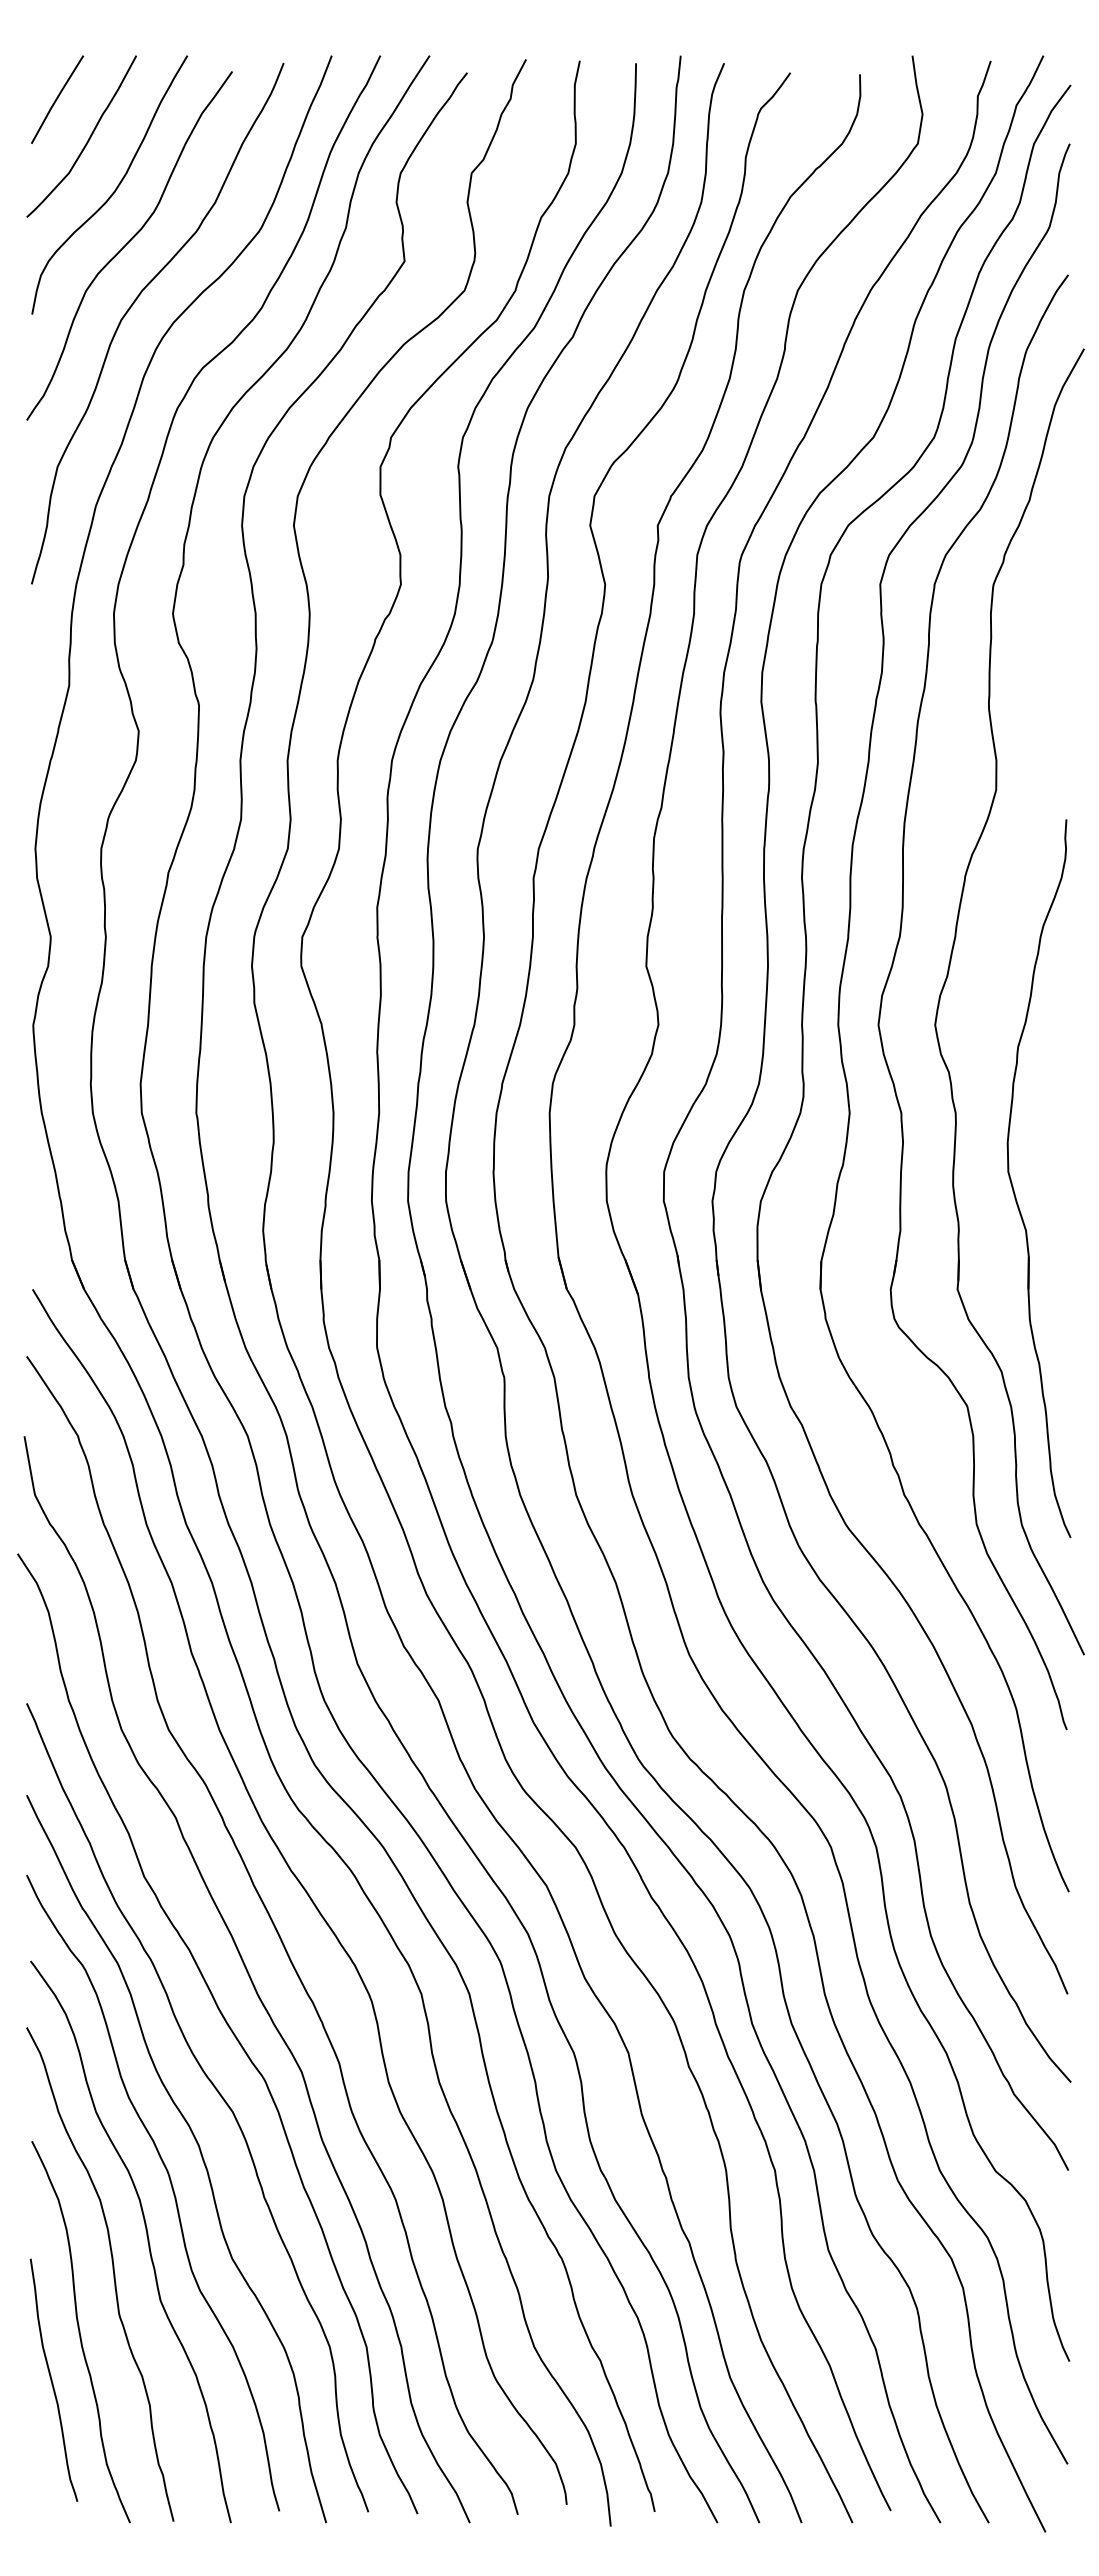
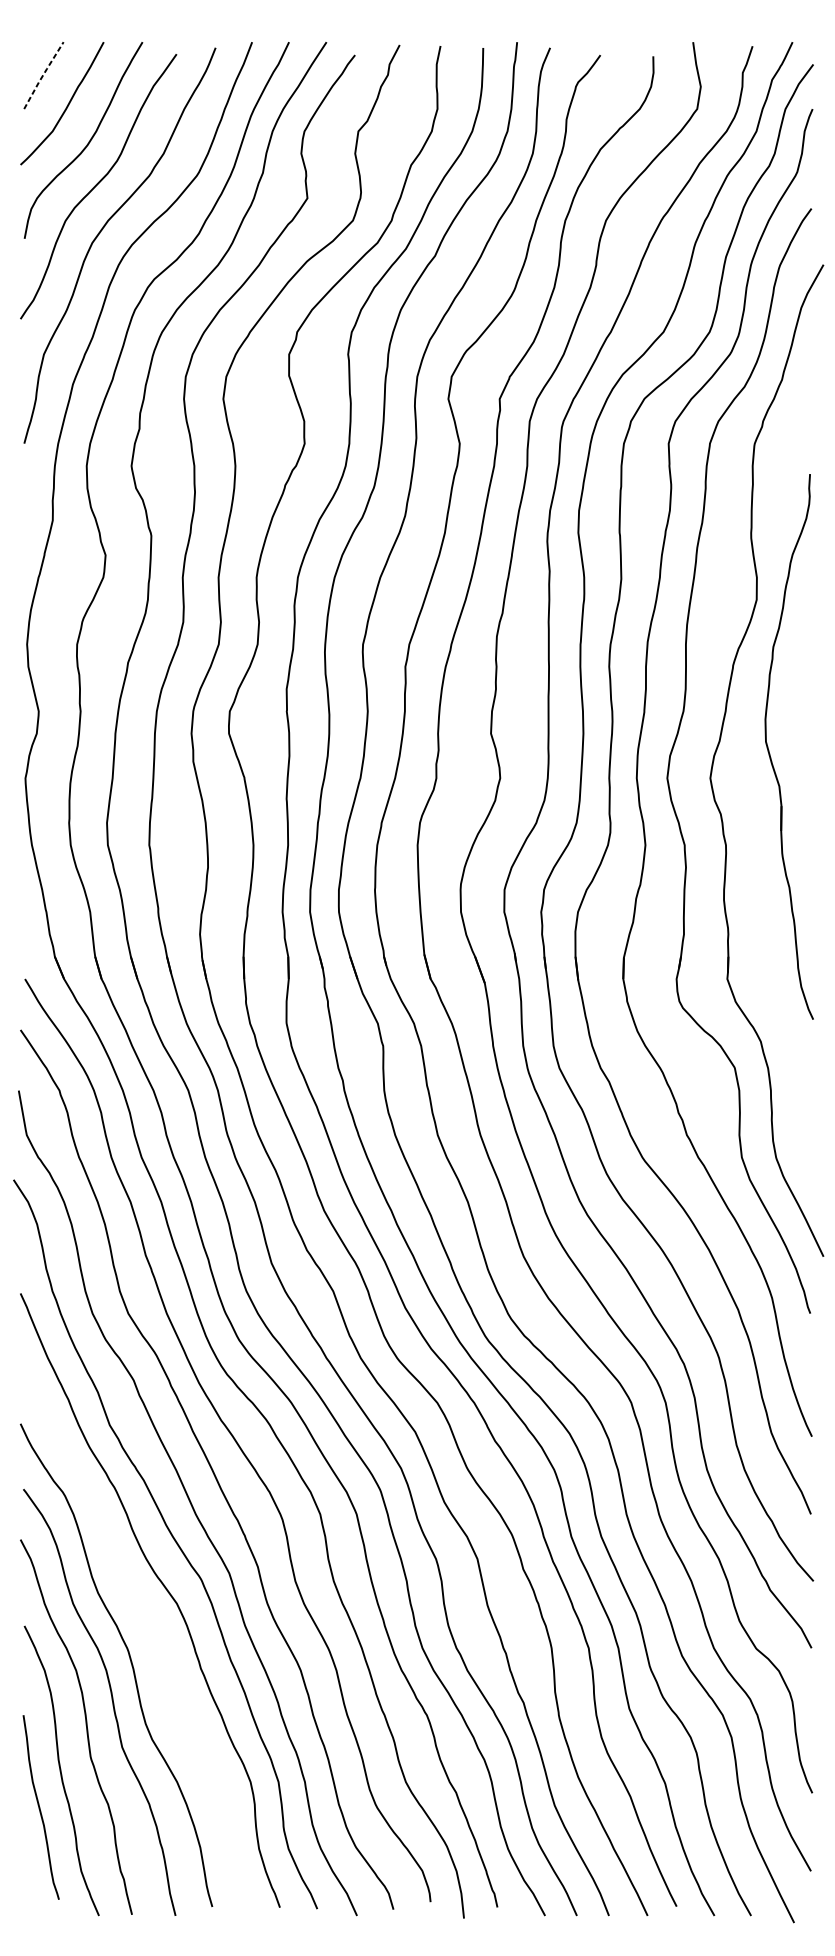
line: (56, 98) -> (43, 74), solid -> dashed
part: (1013, 1186) -> (769, 752), moved
curve: (199, 2151) -> (151, 1633), removed

